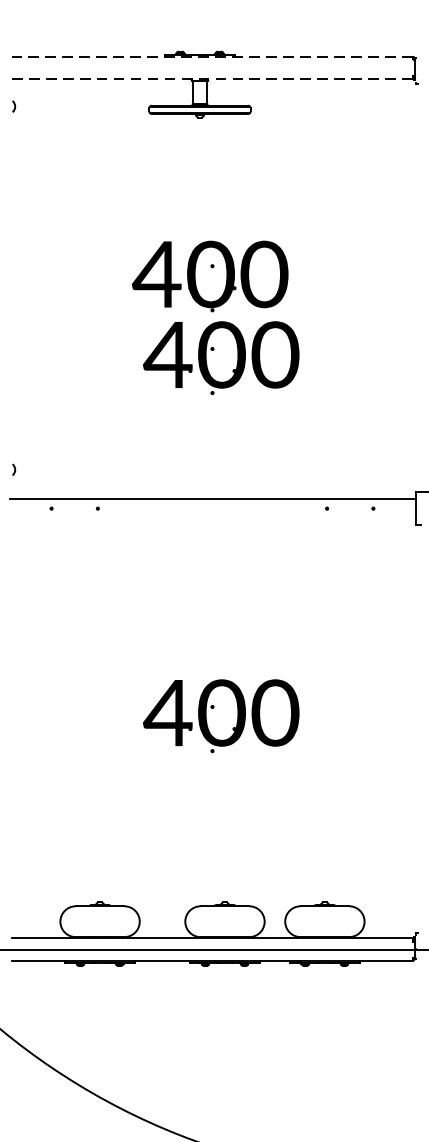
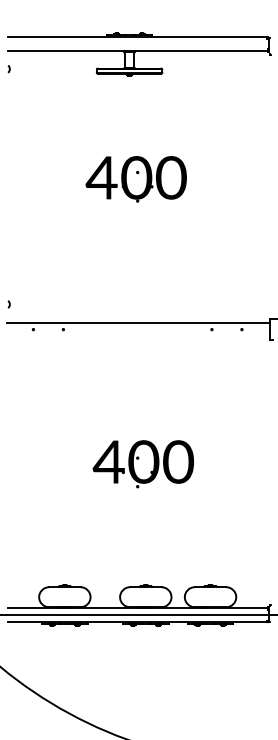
line: (212, 56) -> (137, 36), dashed -> solid
line: (212, 79) -> (137, 51), dashed -> solid
part: (219, 358) -> (142, 232), removed

